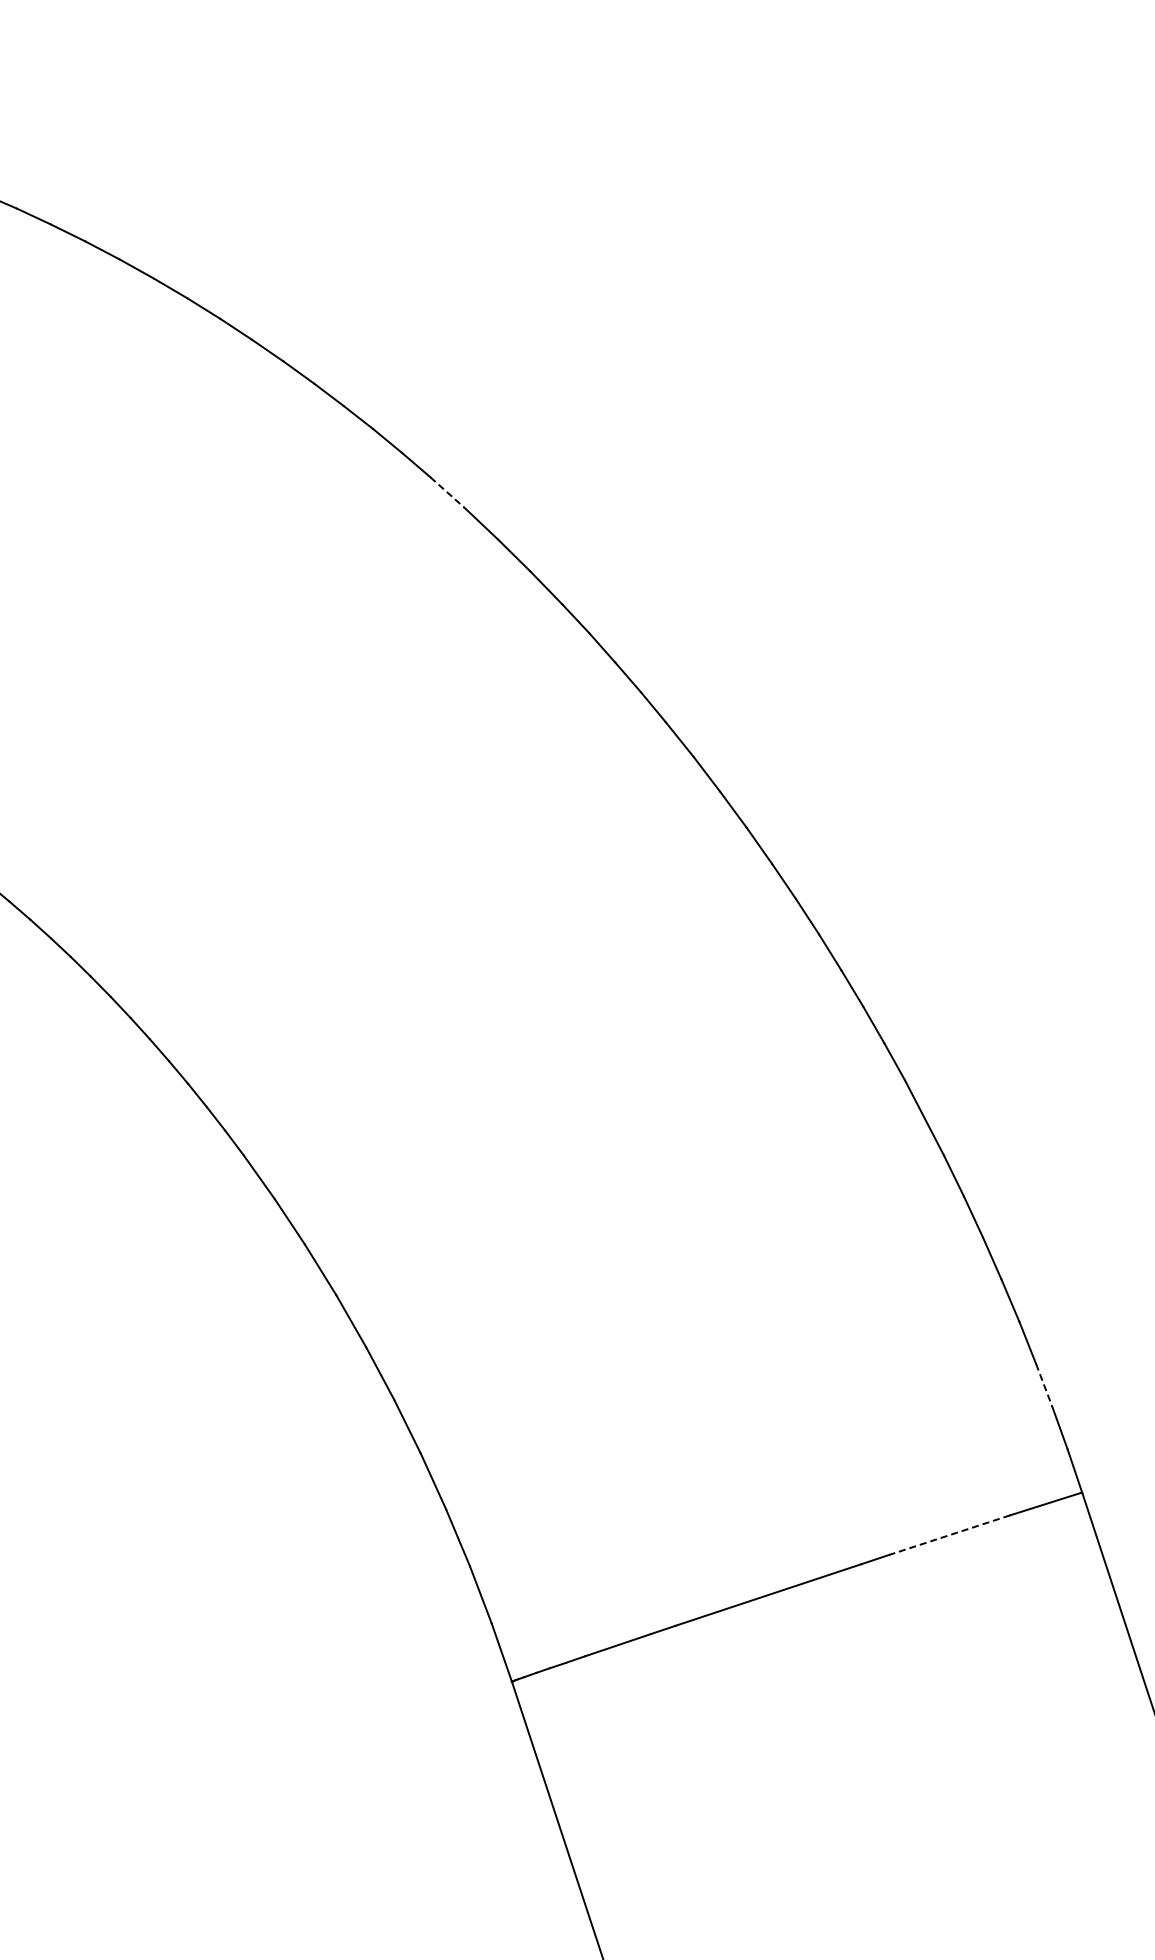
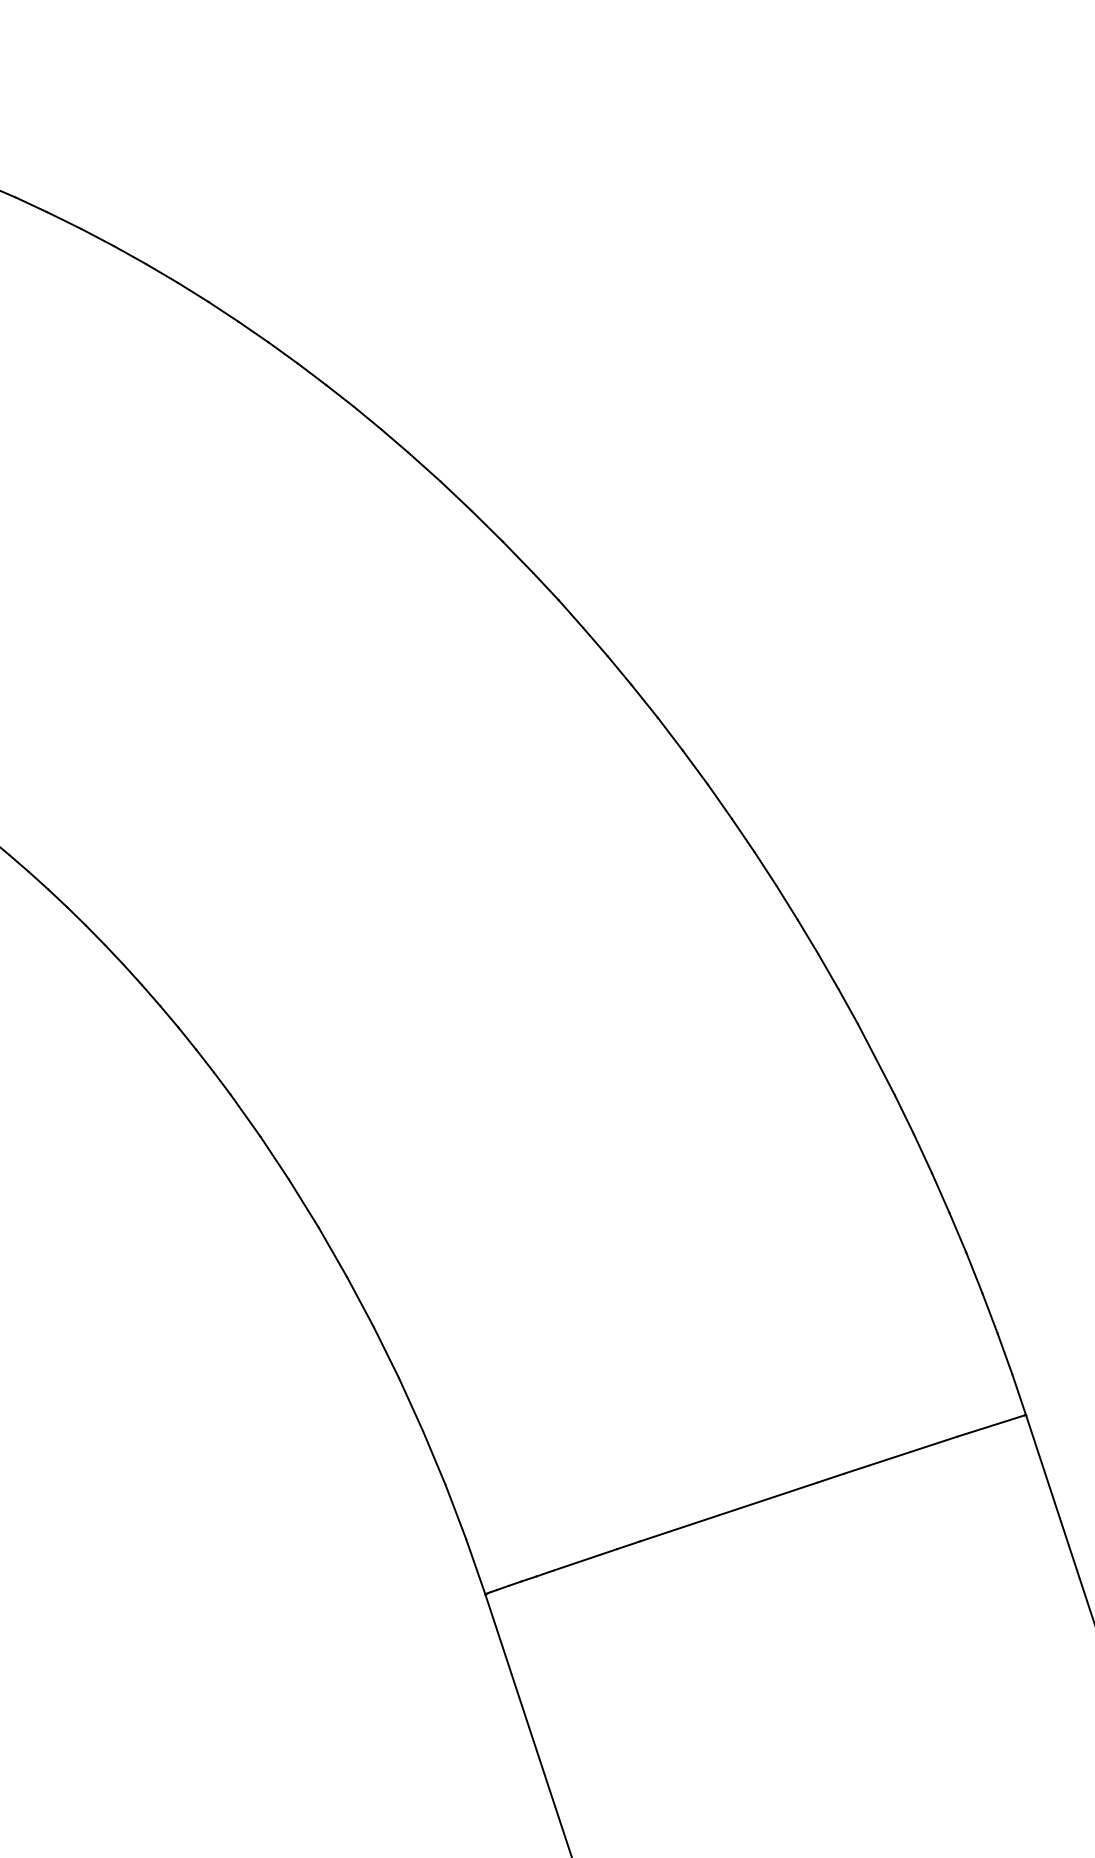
line: (447, 492) -> (424, 466), dashed -> solid
line: (1044, 1385) -> (990, 1313), dashed -> solid
line: (949, 1535) -> (900, 1455), dashed -> solid

